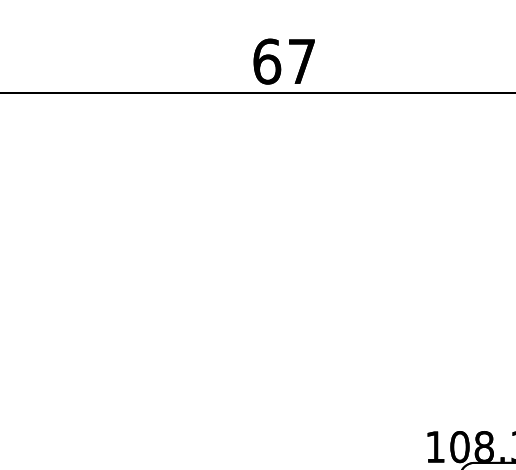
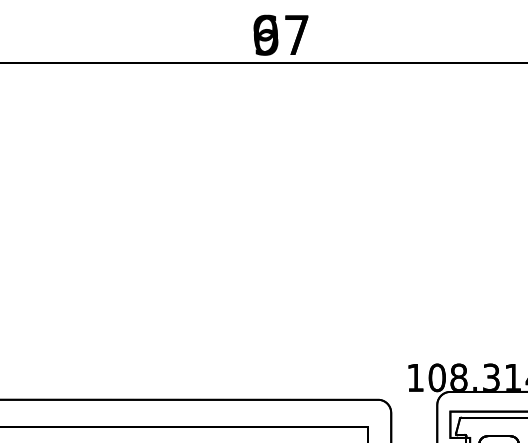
text: (266, 60) -> (265, 34), 67 -> 97

